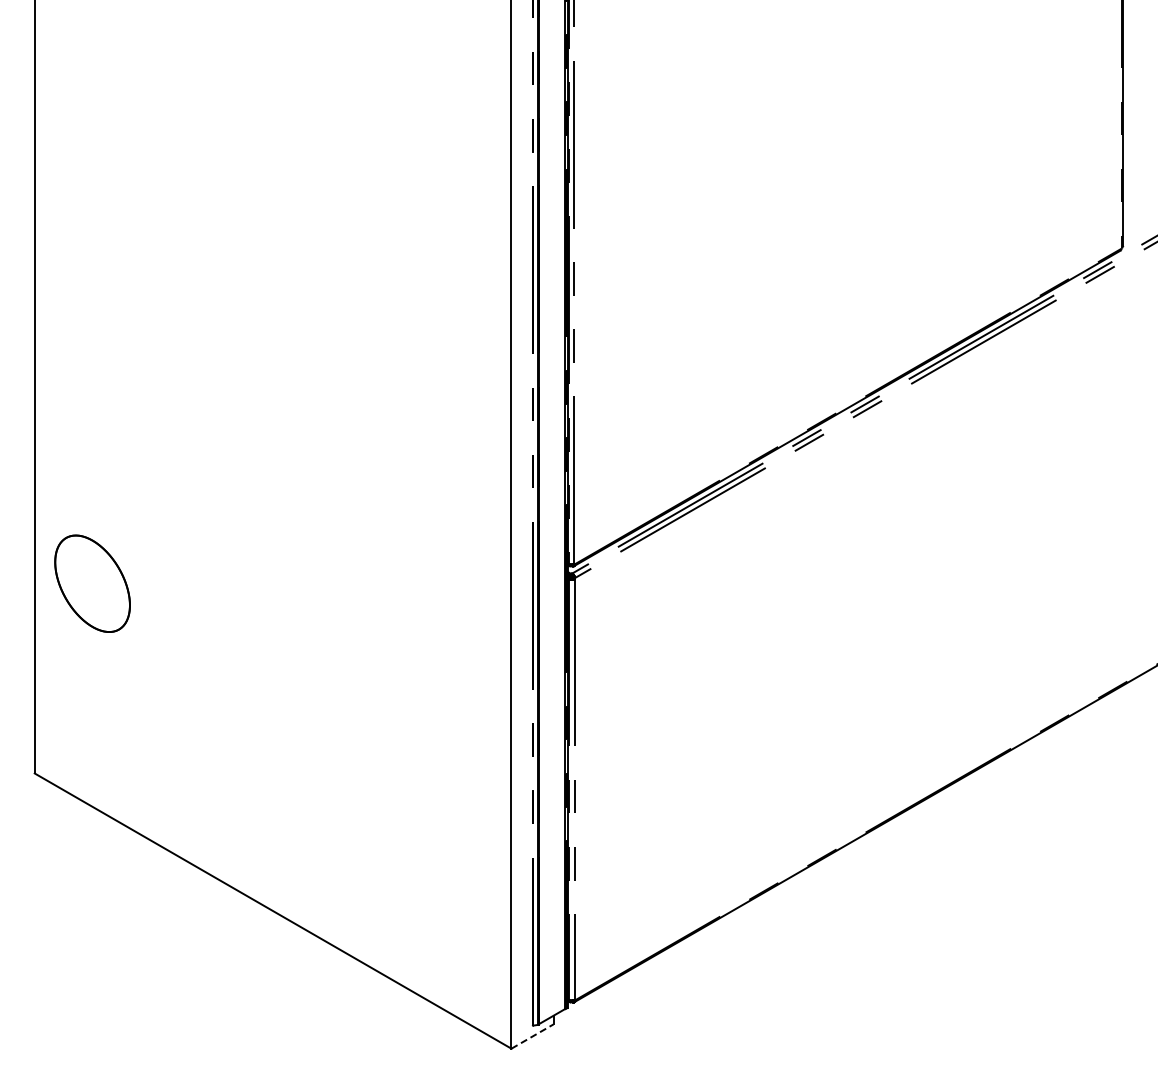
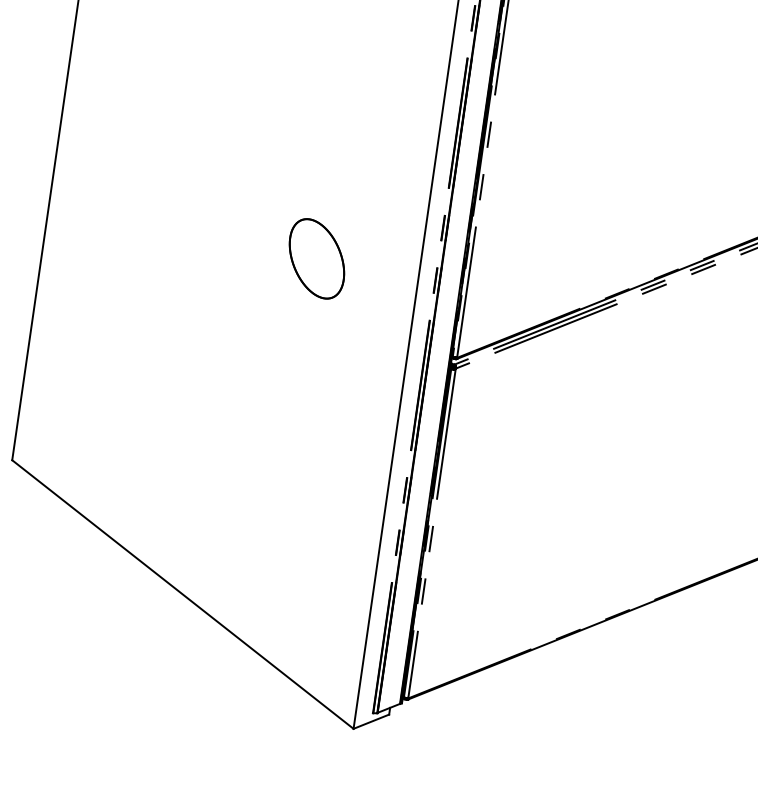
part: (92, 583) -> (316, 258), moved
line: (532, 1036) -> (371, 721), dashed -> solid

